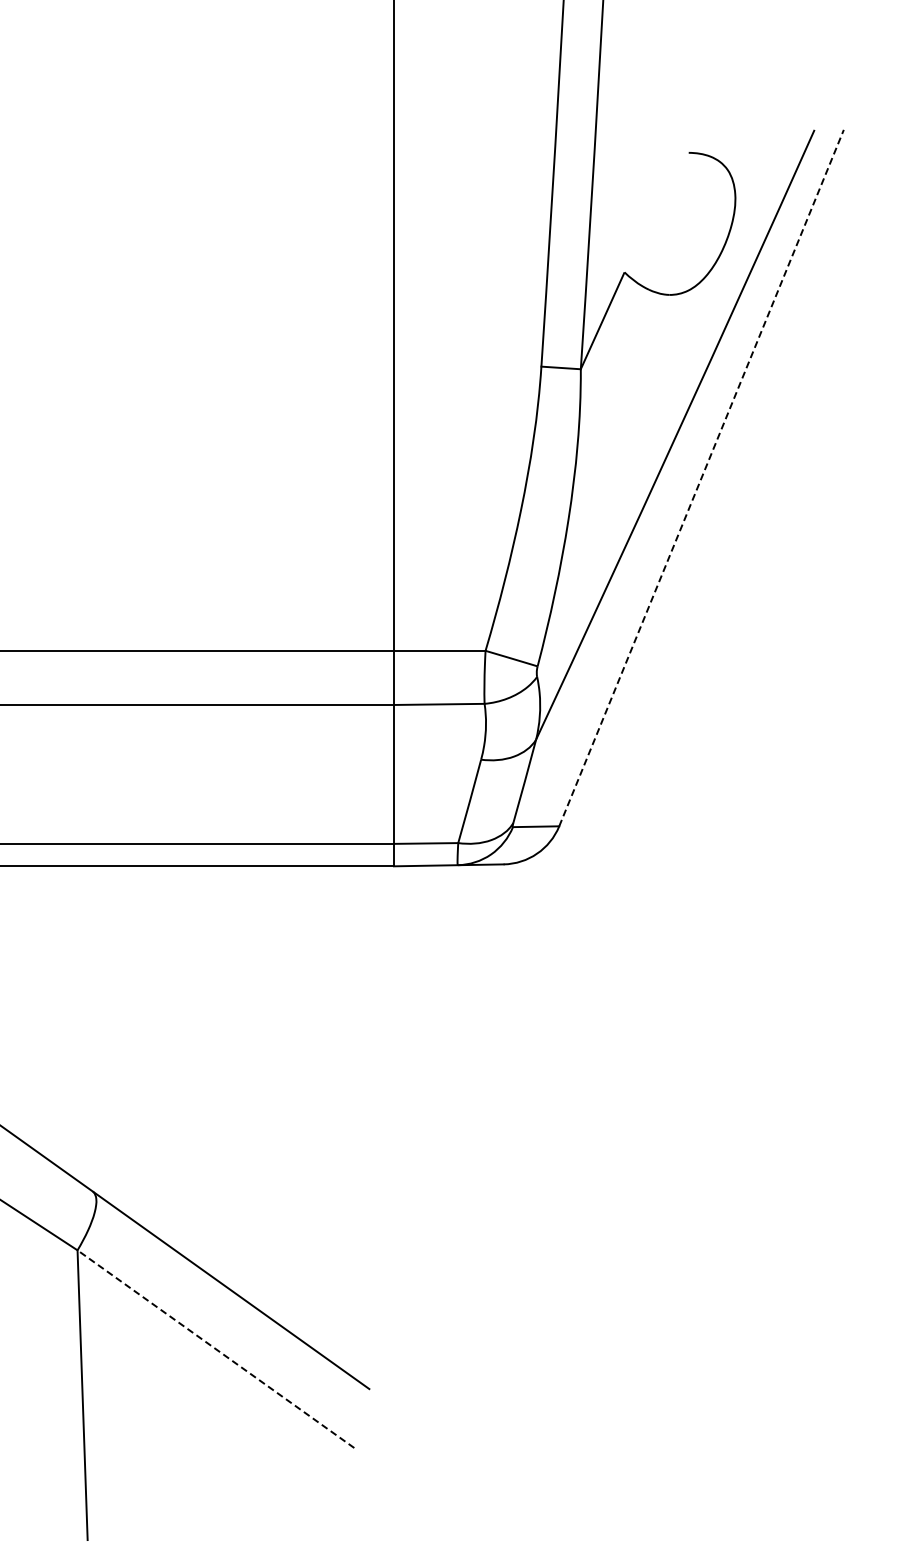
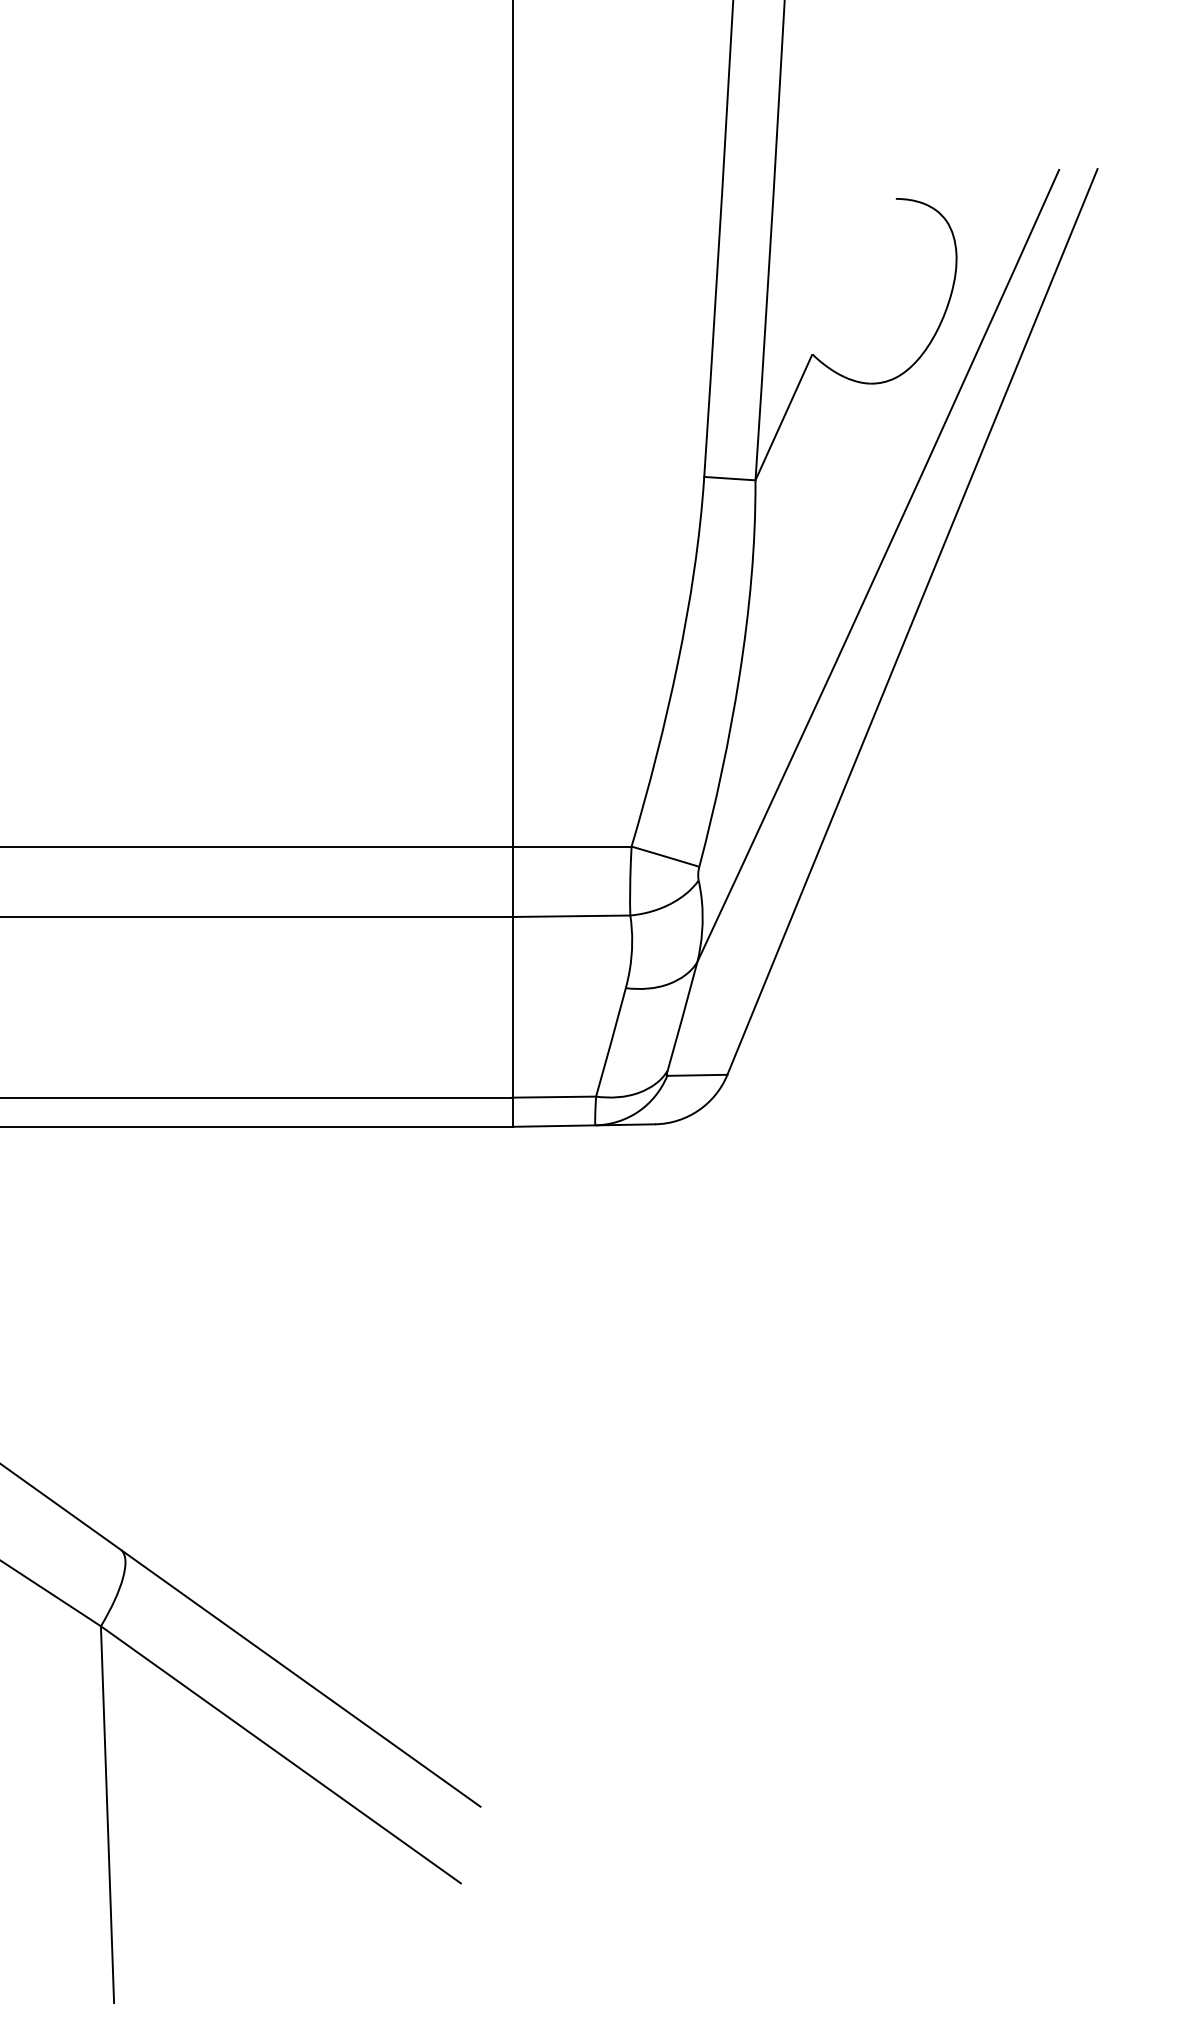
line: (701, 477) -> (912, 621), dashed -> solid
line: (215, 1348) -> (280, 1753), dashed -> solid

